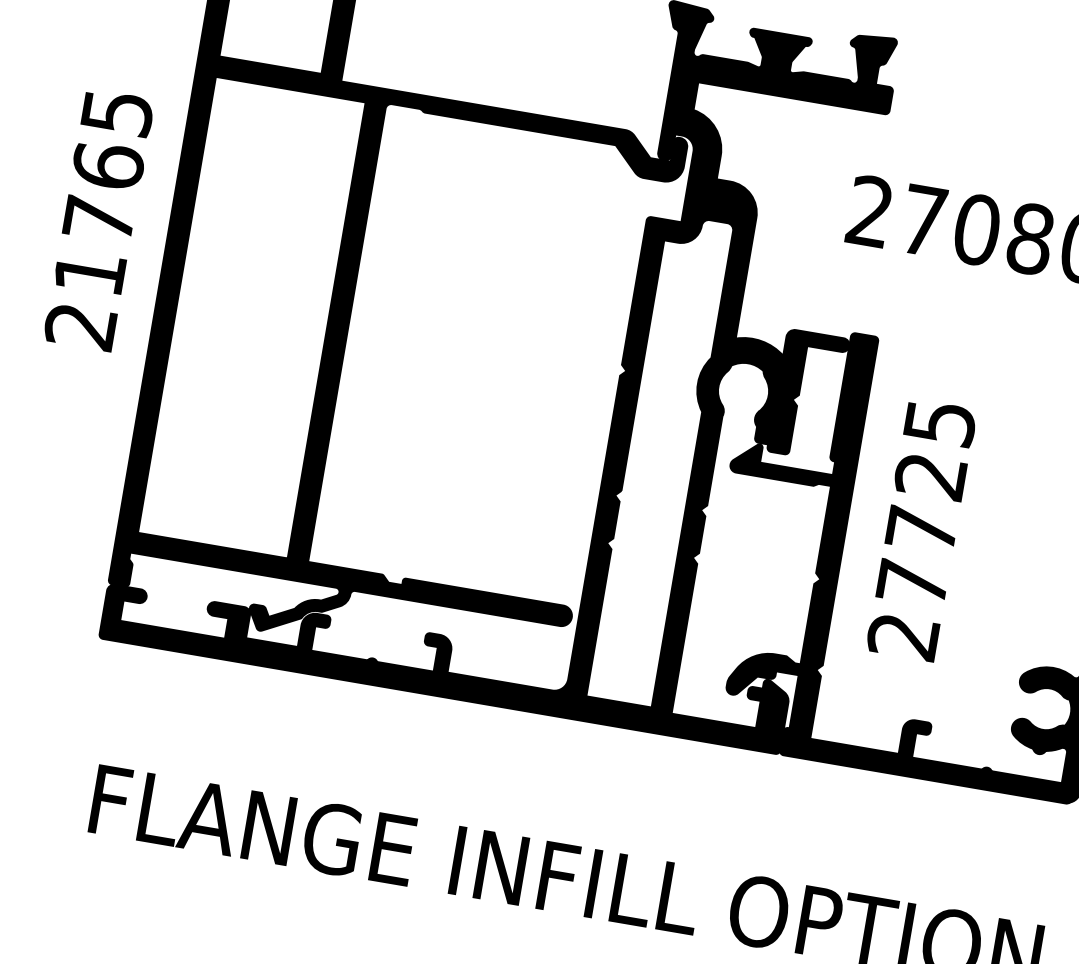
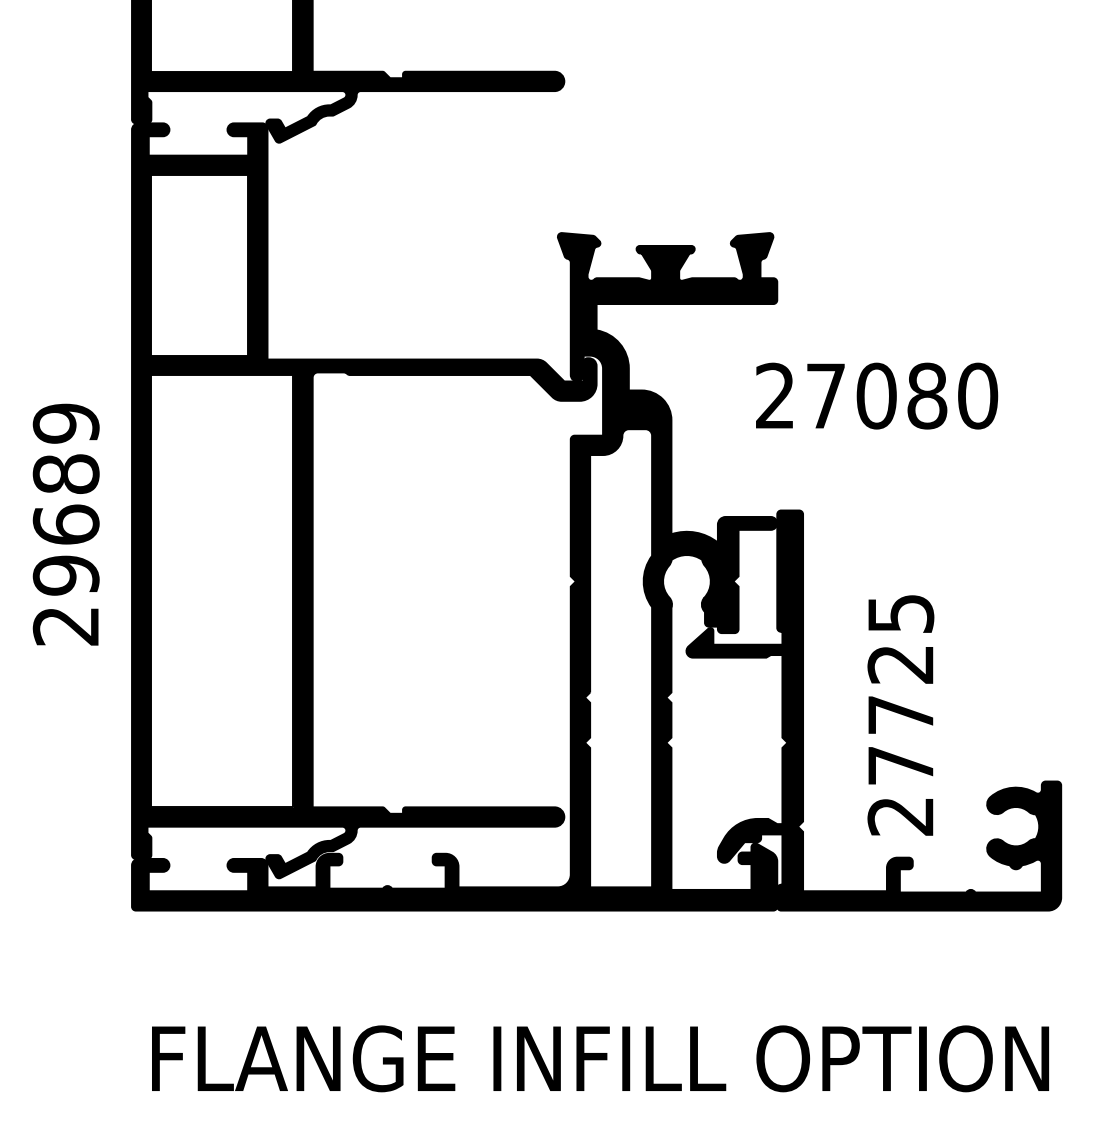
text: (102, 192) -> (65, 499), 21765 -> 29689
text: (921, 530) -> (900, 715), moved

